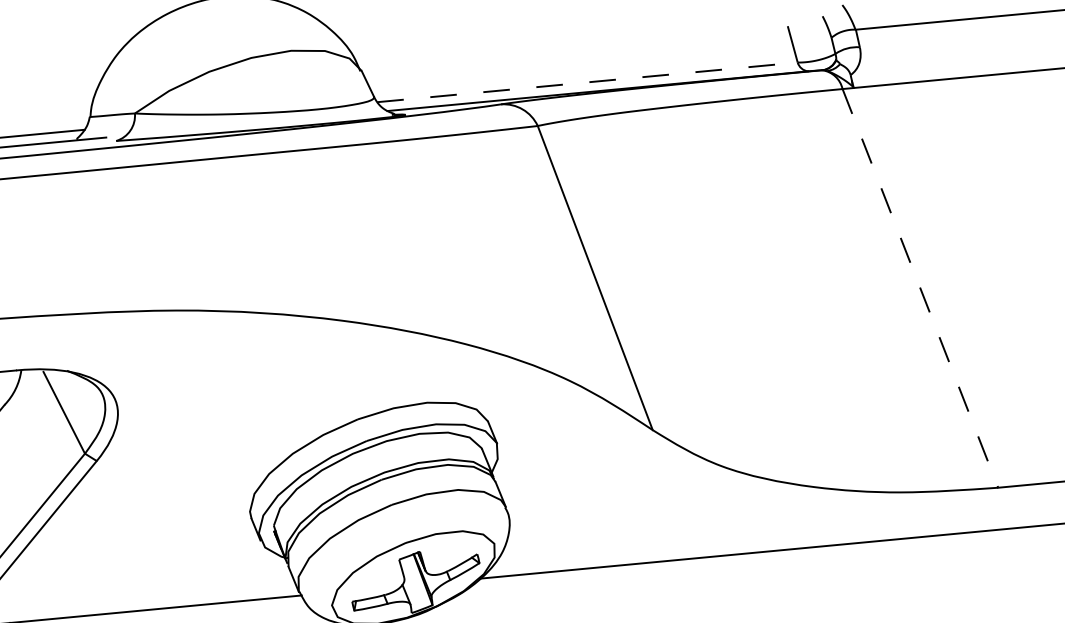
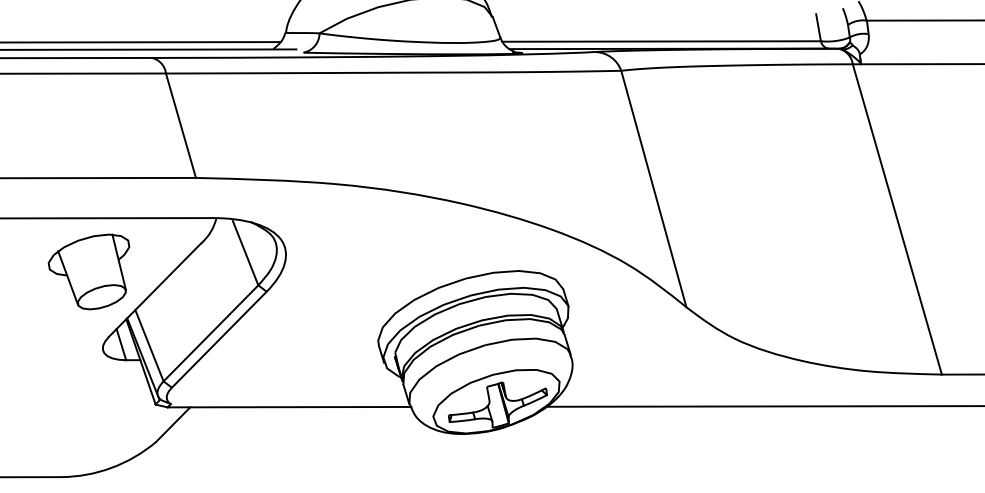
line: (588, 82) -> (662, 41), dashed -> solid
line: (920, 288) -> (897, 219), dashed -> solid

